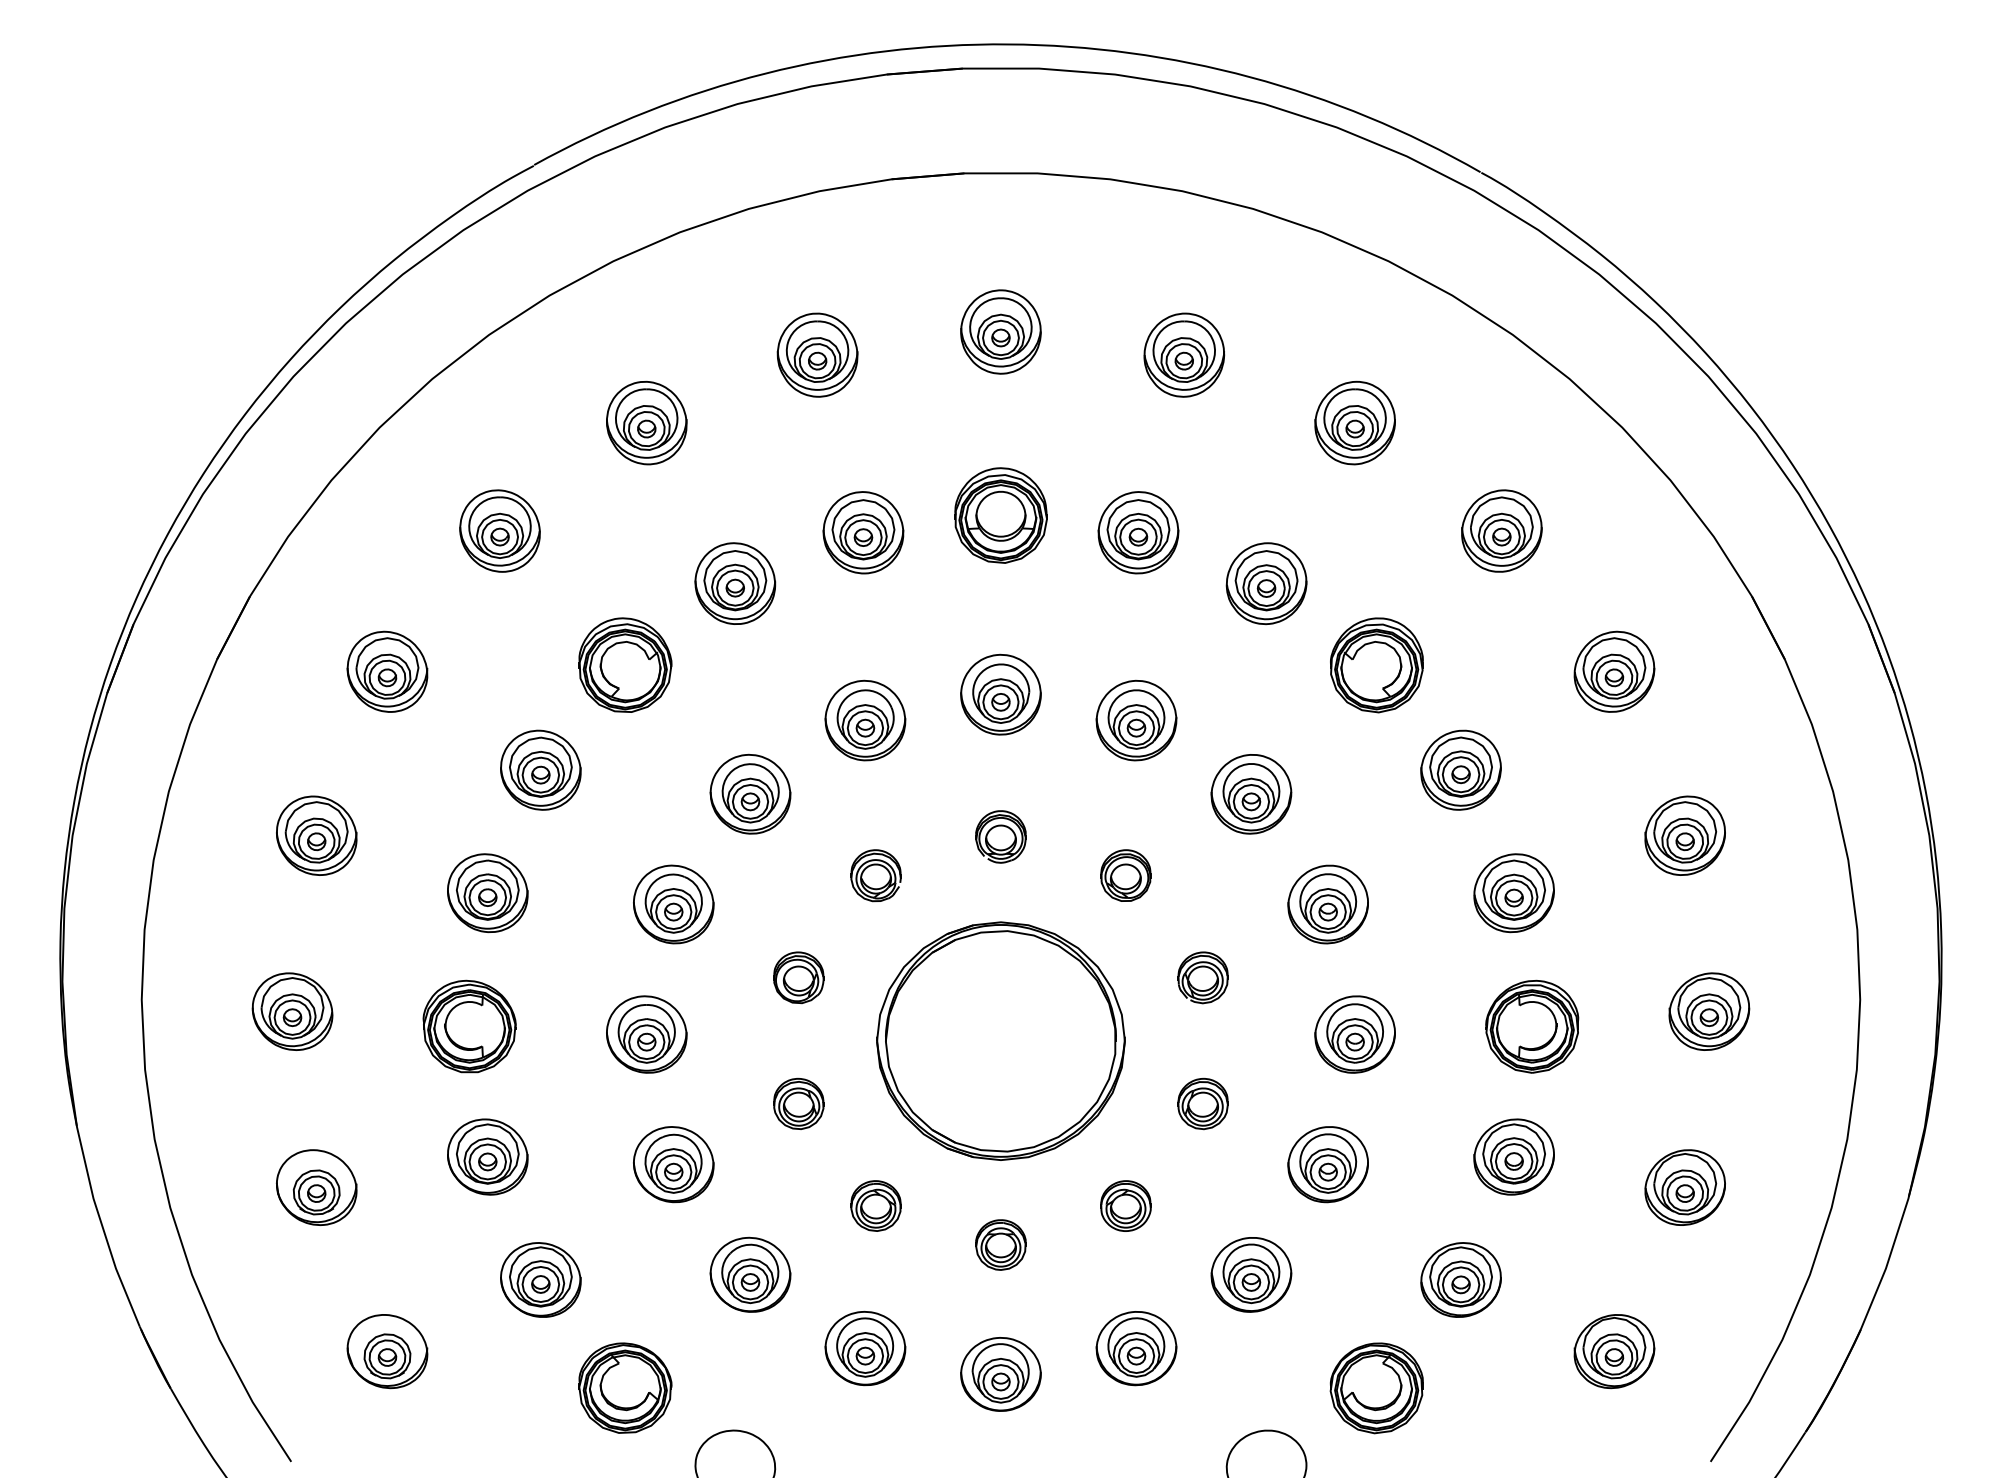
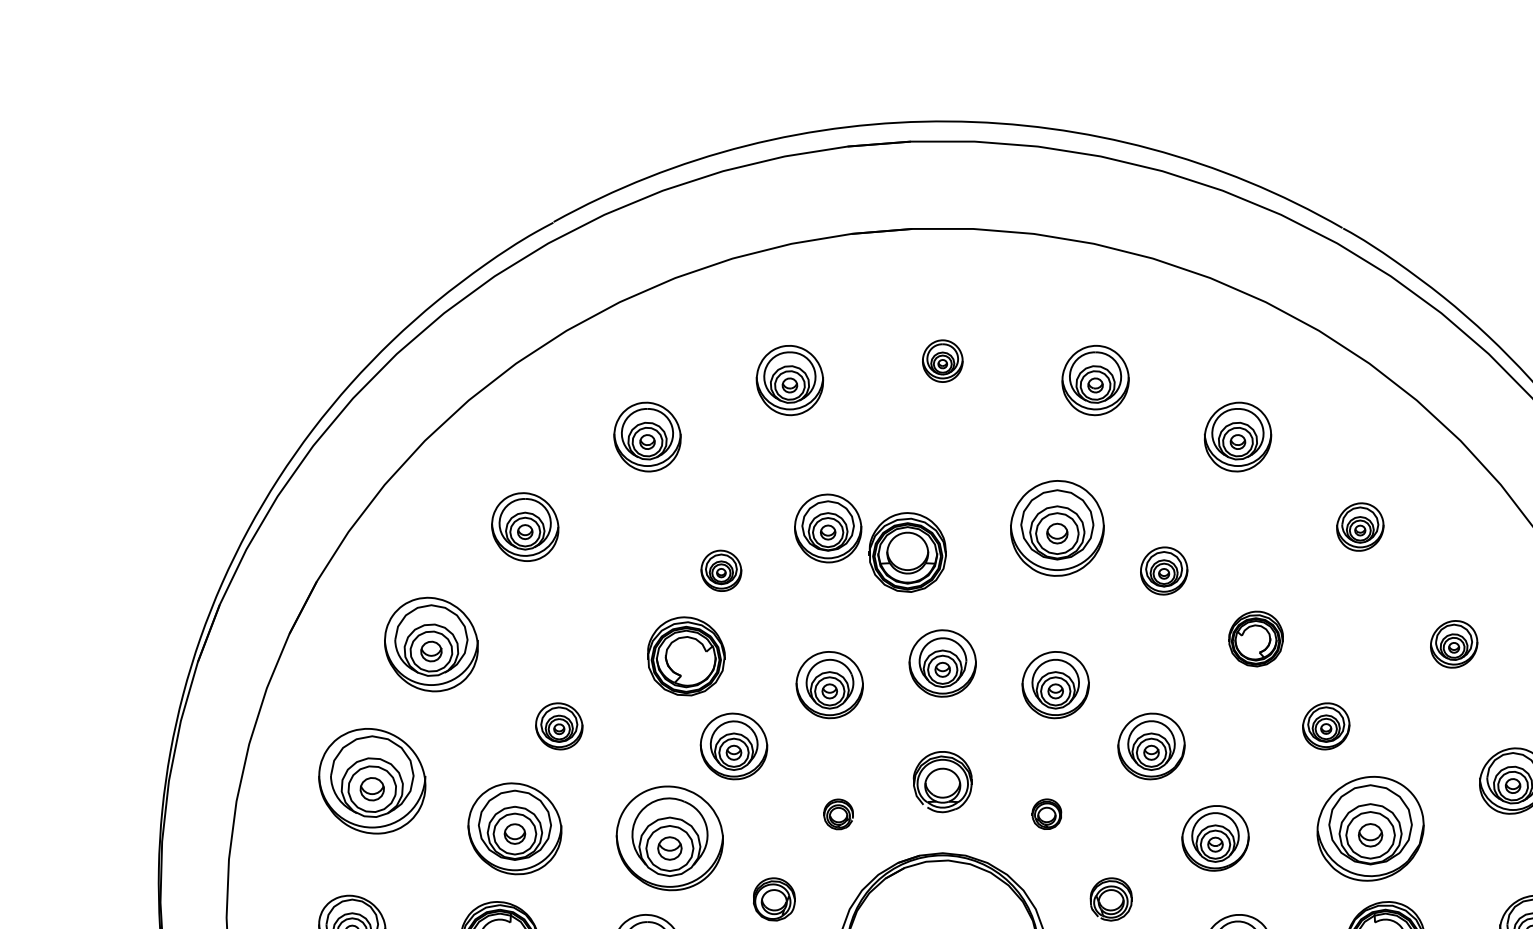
part: (1000, 331) -> (942, 360), size x0.6
part: (1000, 515) -> (907, 552), moved
part: (1501, 530) -> (1359, 526), size x0.7
part: (1138, 532) -> (1057, 528), size x1.4
part: (735, 583) -> (721, 570), size x0.6
part: (1266, 583) -> (1164, 570), size x0.7
part: (625, 664) -> (686, 655), moved
part: (1376, 665) -> (1255, 639), size x0.7
part: (387, 671) -> (431, 644), size x1.4
part: (1614, 671) -> (1454, 644), size x0.7
part: (540, 769) -> (558, 725), size x0.7
part: (1460, 769) -> (1325, 725), size x0.7
part: (316, 835) -> (372, 780), size x1.6
part: (1000, 836) -> (942, 781), size x1.4
part: (875, 875) -> (838, 814), size x0.7
part: (1125, 875) -> (1046, 814), size x0.7
part: (487, 893) -> (514, 829), size x1.4
part: (1513, 893) -> (1369, 829), size x1.6
part: (673, 904) -> (669, 838), size x1.6

